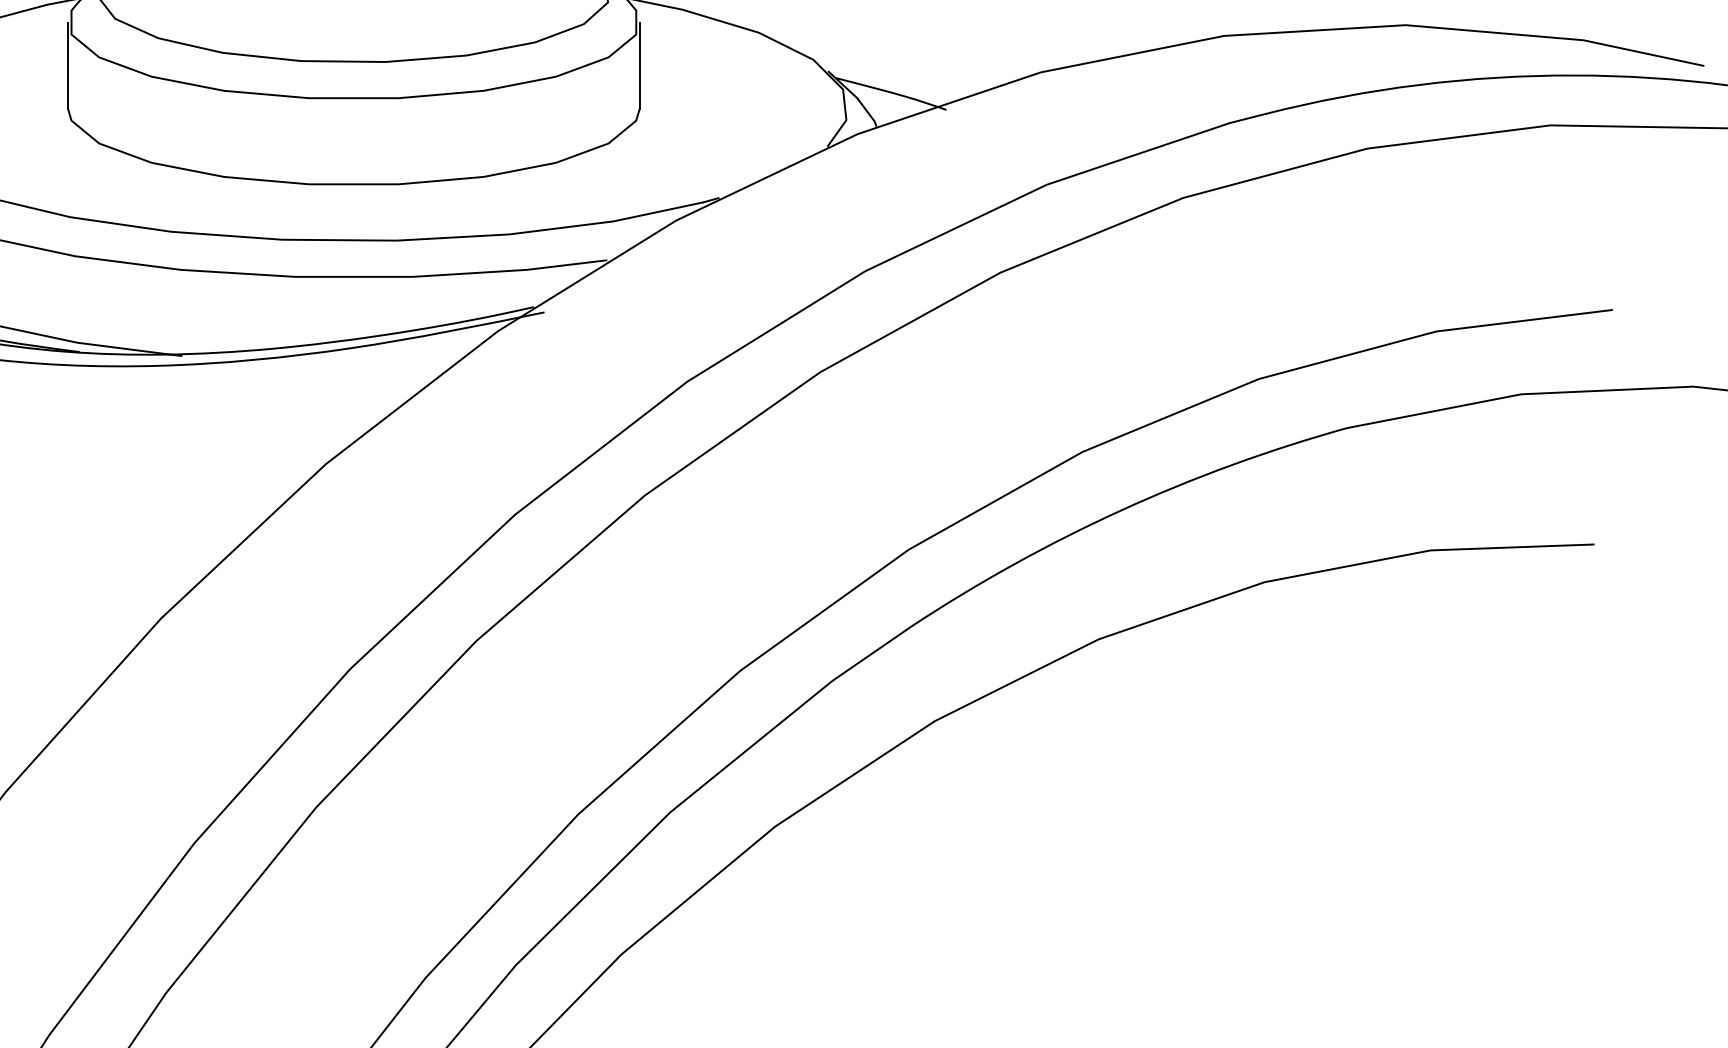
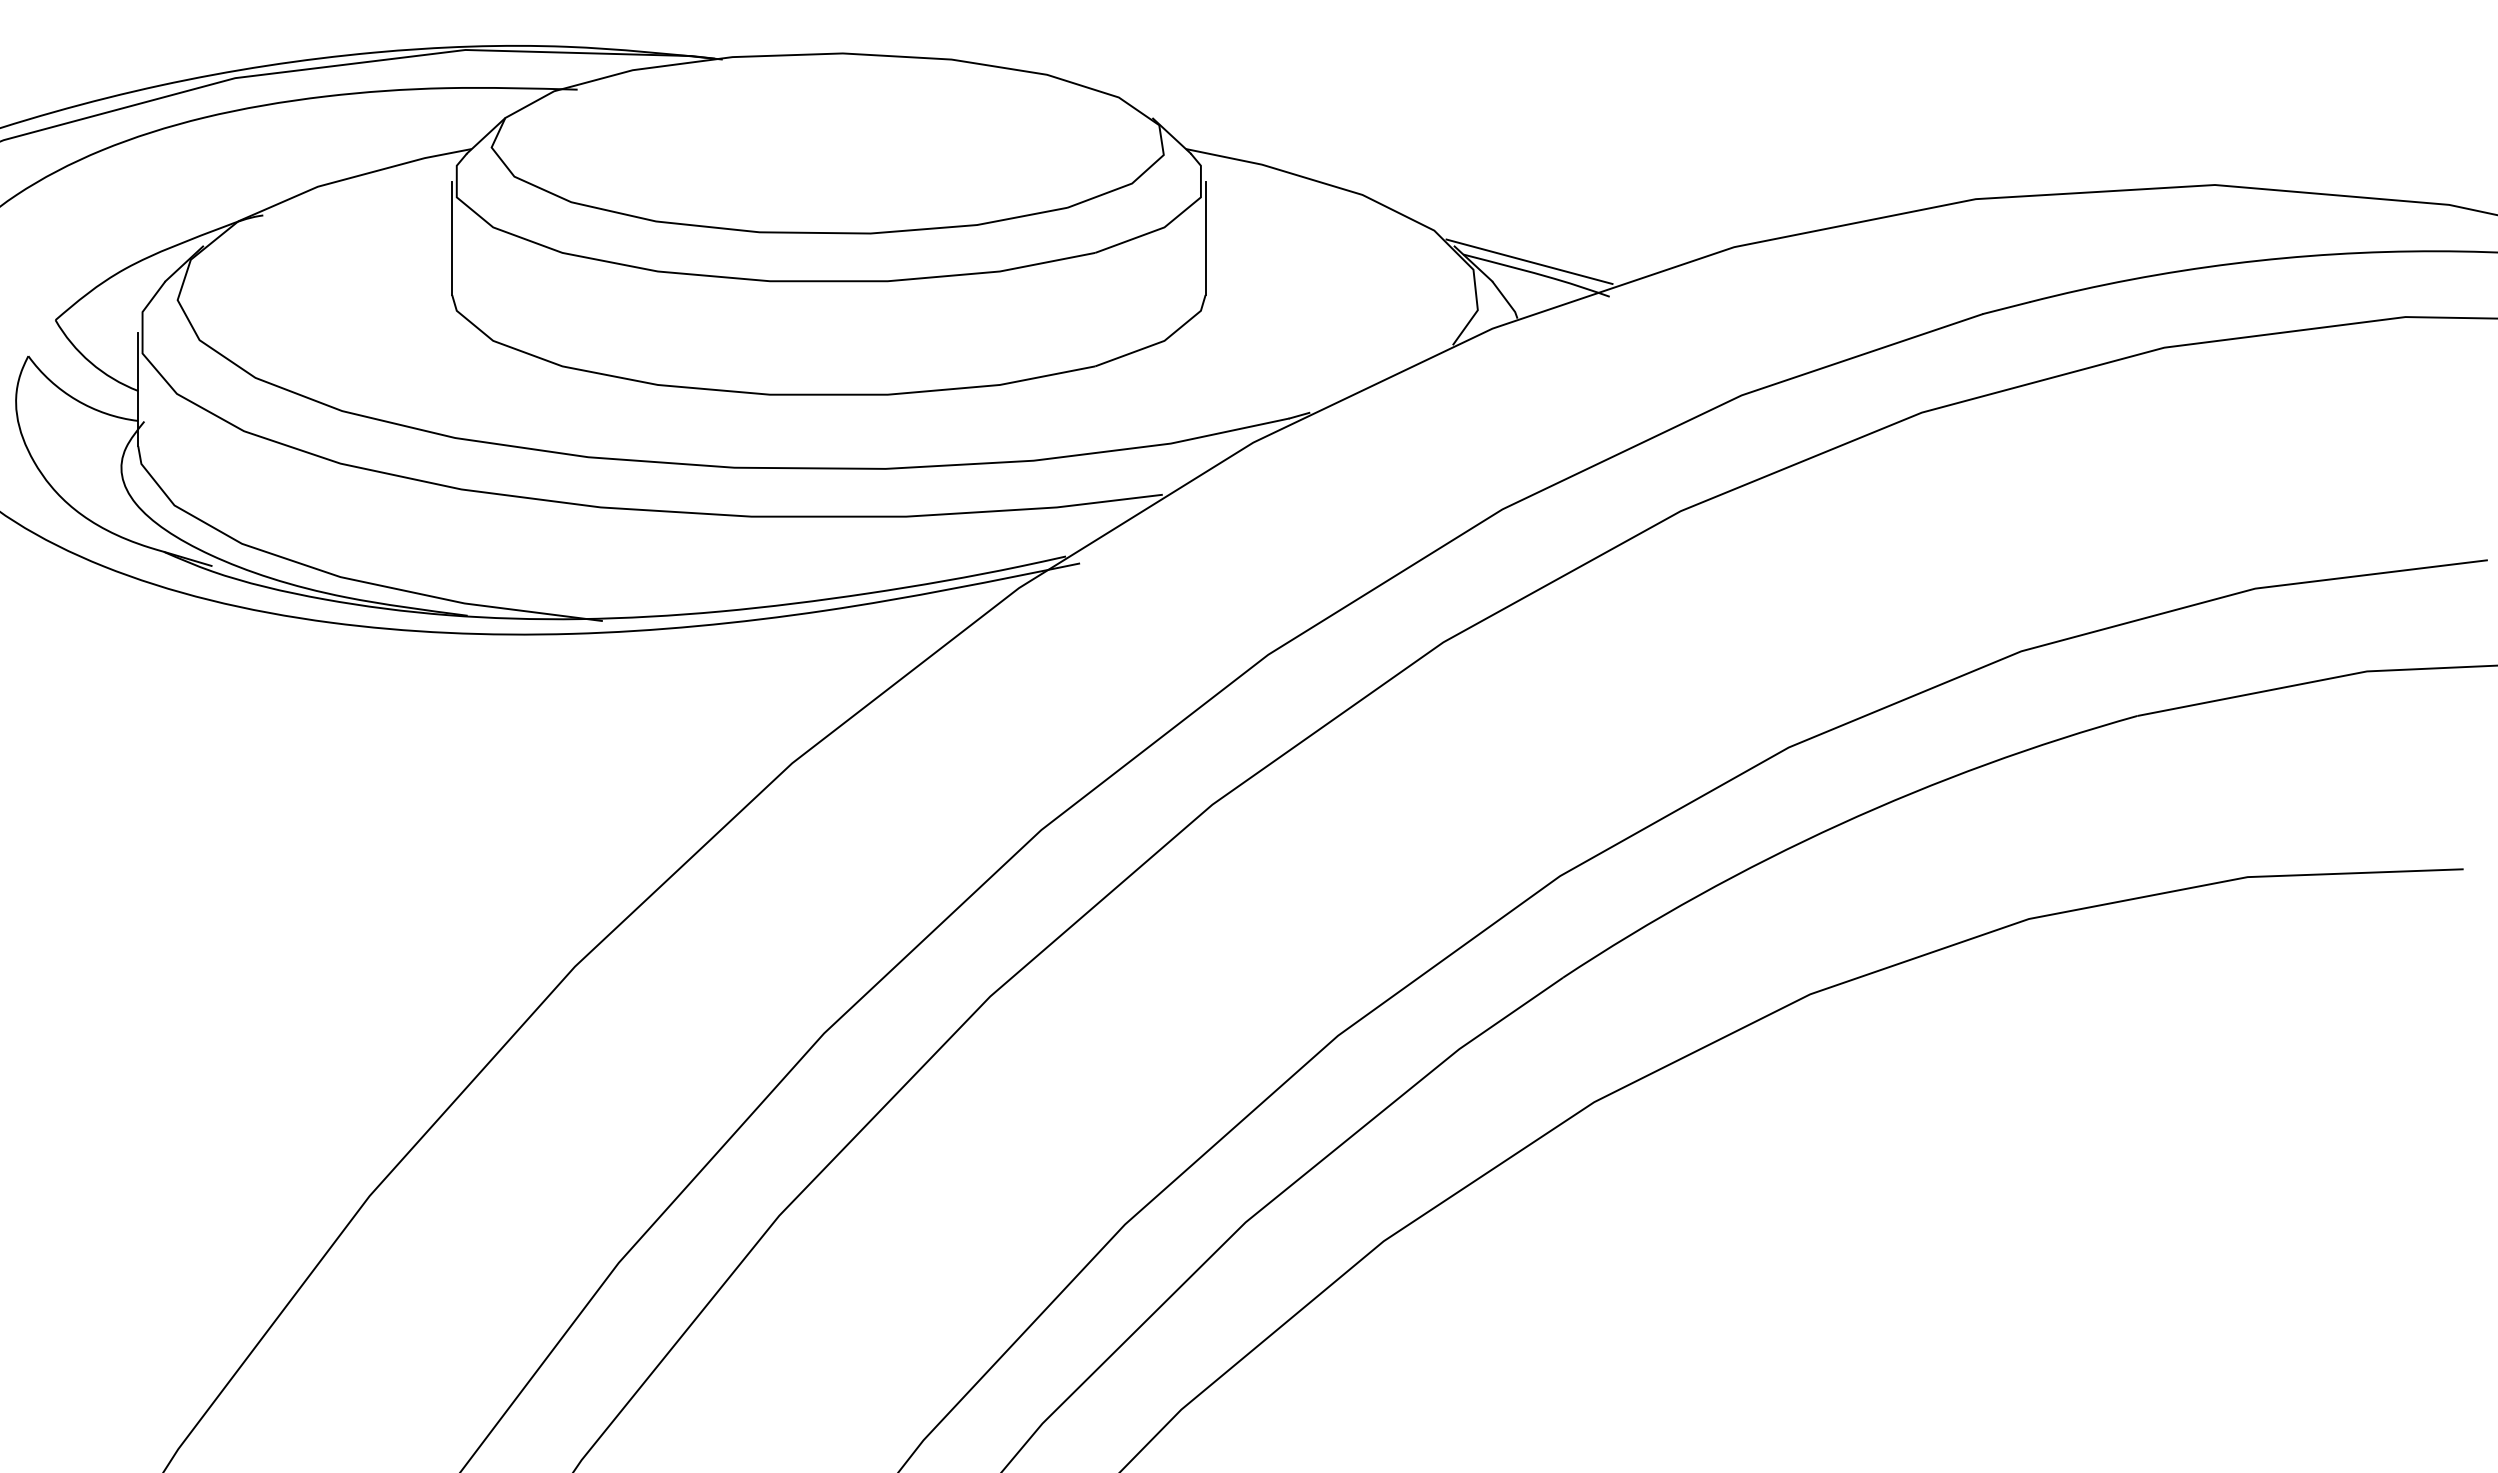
line: (885, 83) -> (1529, 261), added

